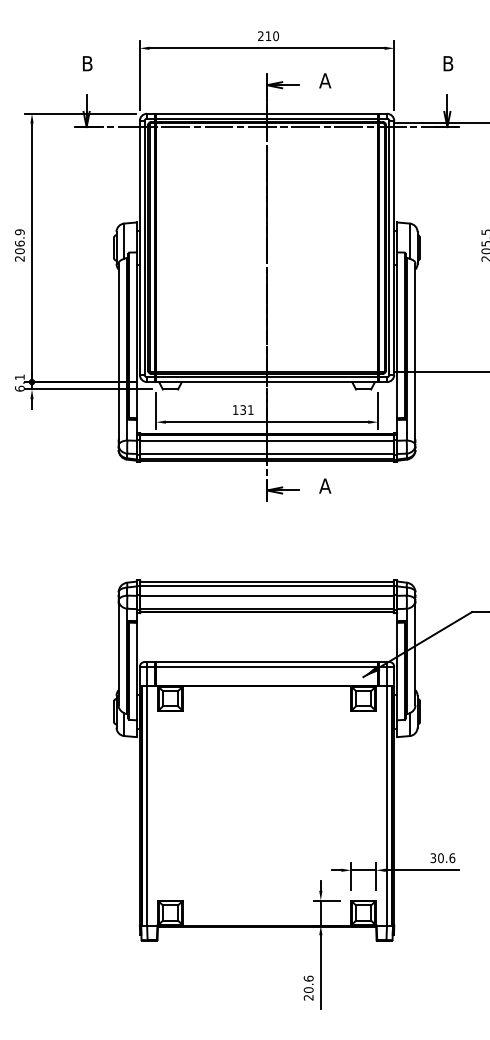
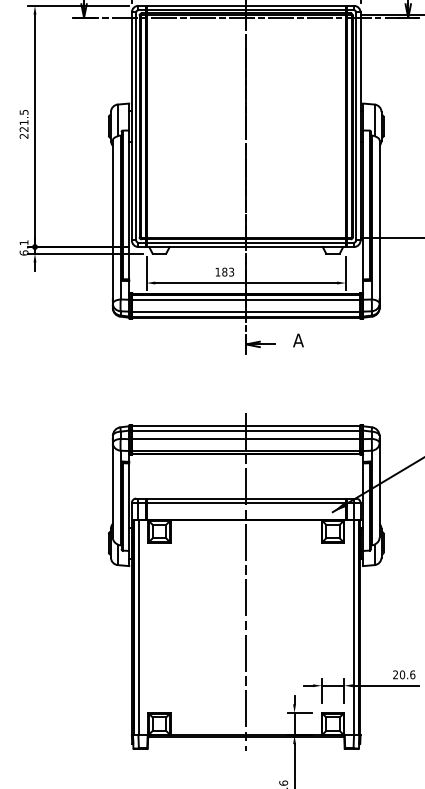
text: (19, 241) -> (23, 120), 206.9 -> 221.5
text: (246, 409) -> (227, 271), 131 -> 183
line: (267, 754) -> (246, 581), added
text: (433, 858) -> (395, 675), 30.6 -> 20.6

